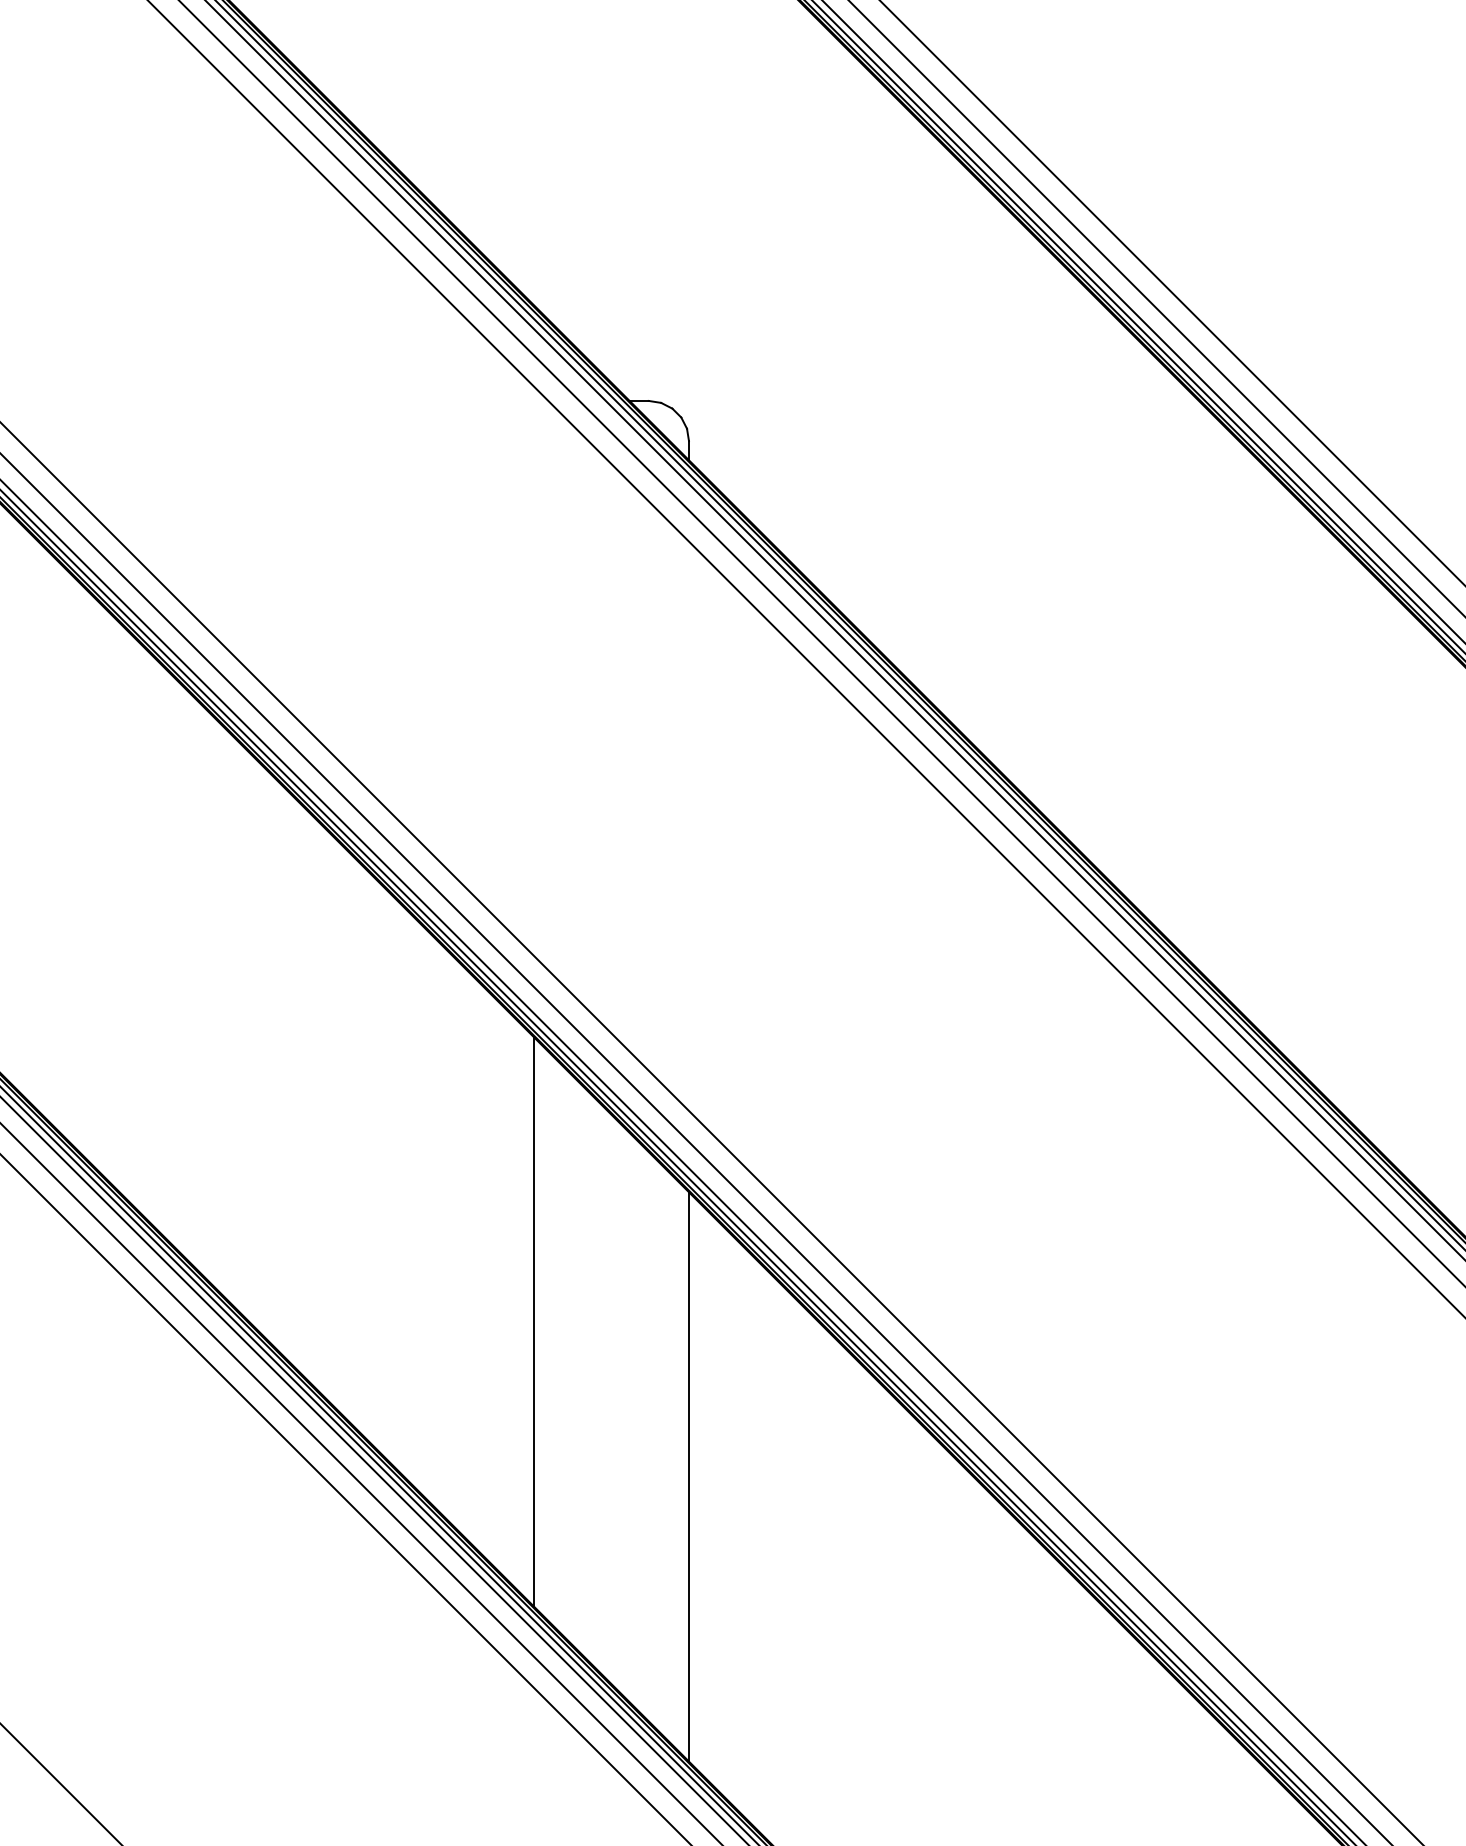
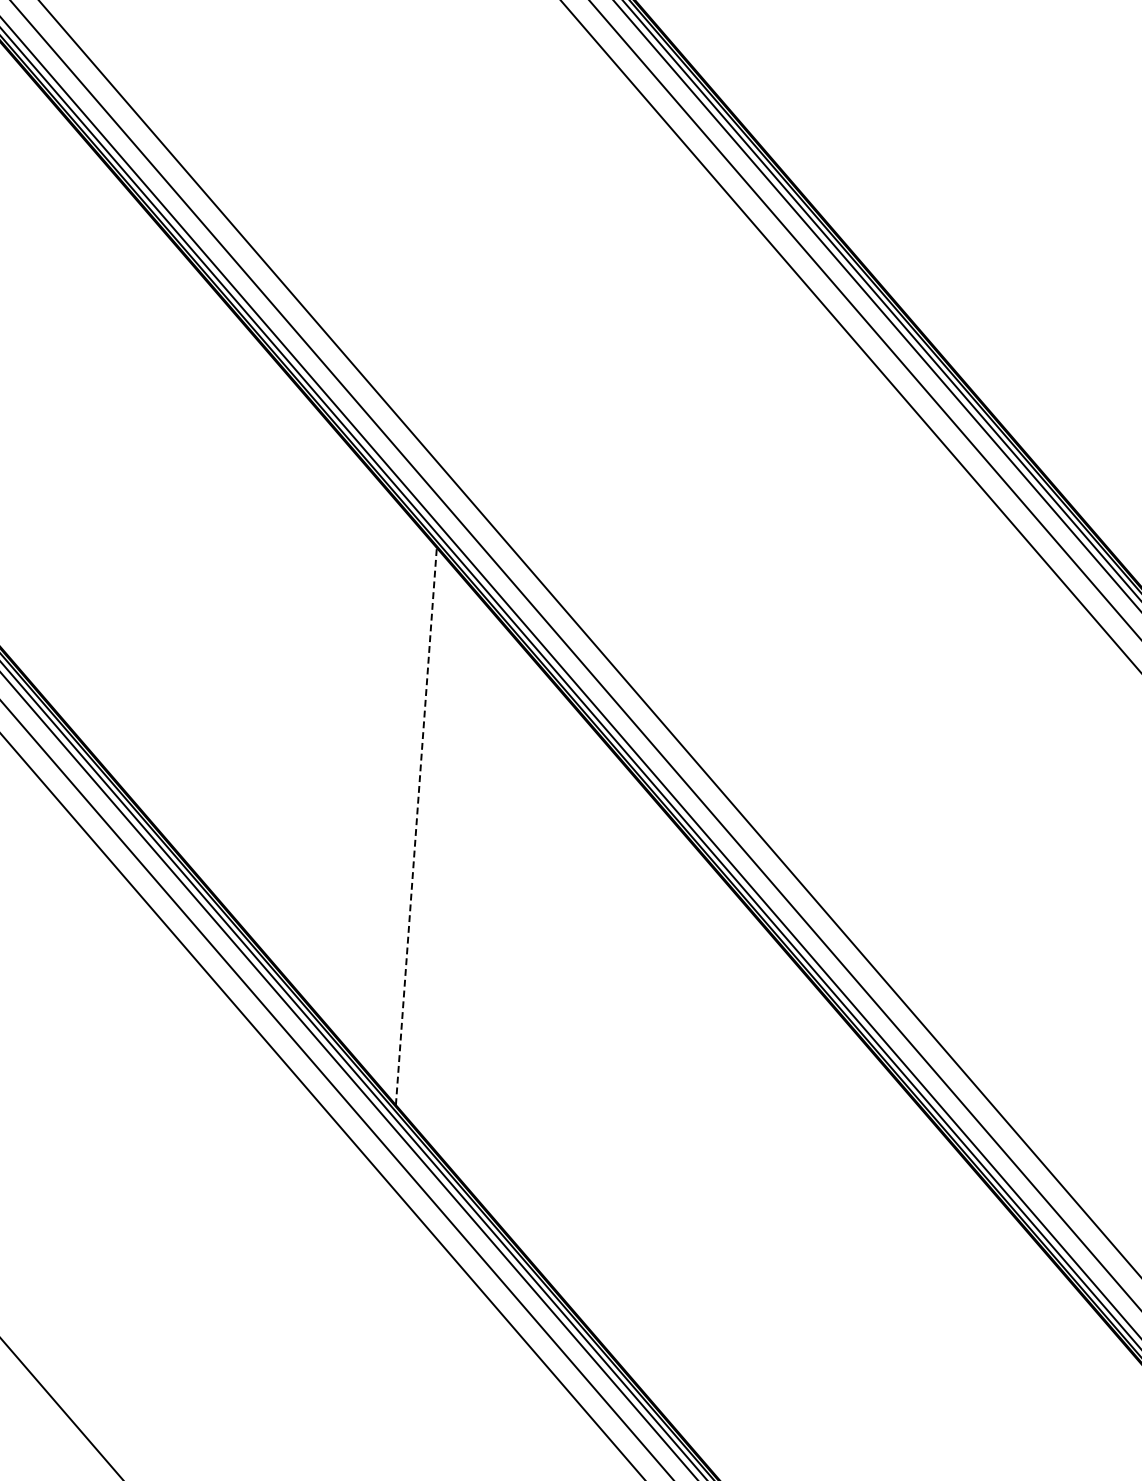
line: (533, 1321) -> (416, 826), solid -> dashed
line: (689, 1476) -> (557, 989), removed

